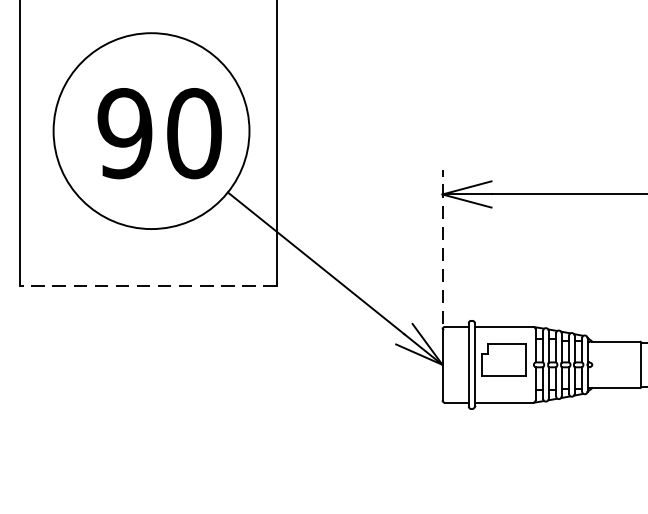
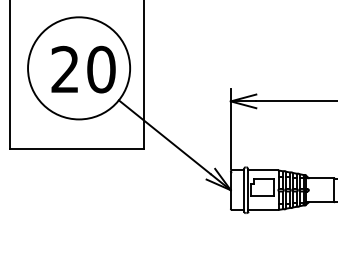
text: (125, 133) -> (65, 69), 90 -> 20
line: (441, 246) -> (230, 128), dashed -> solid
line: (146, 286) -> (76, 149), dashed -> solid

